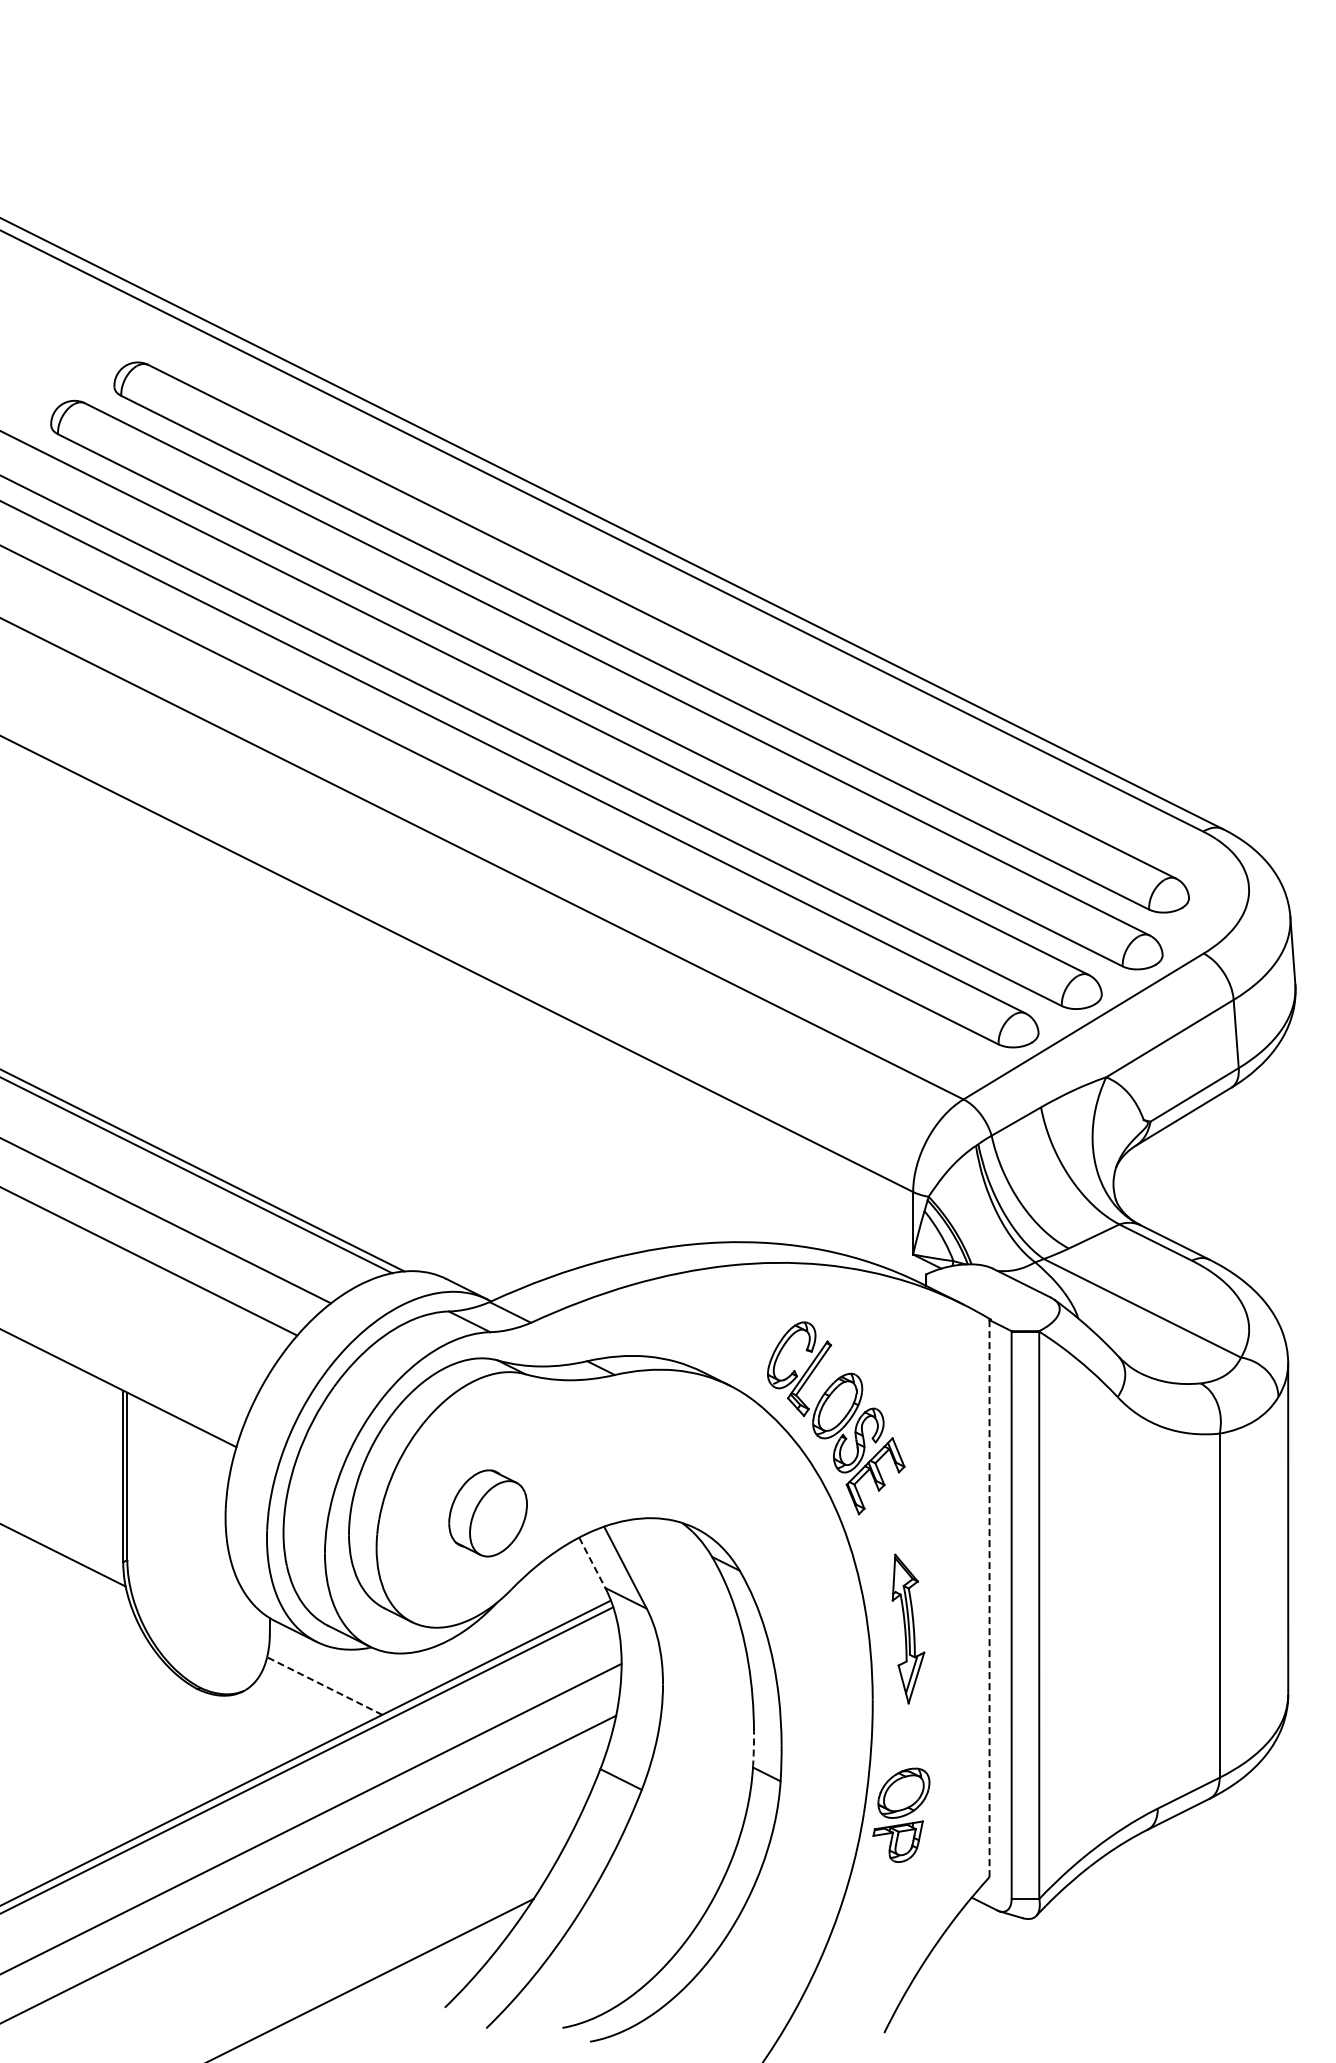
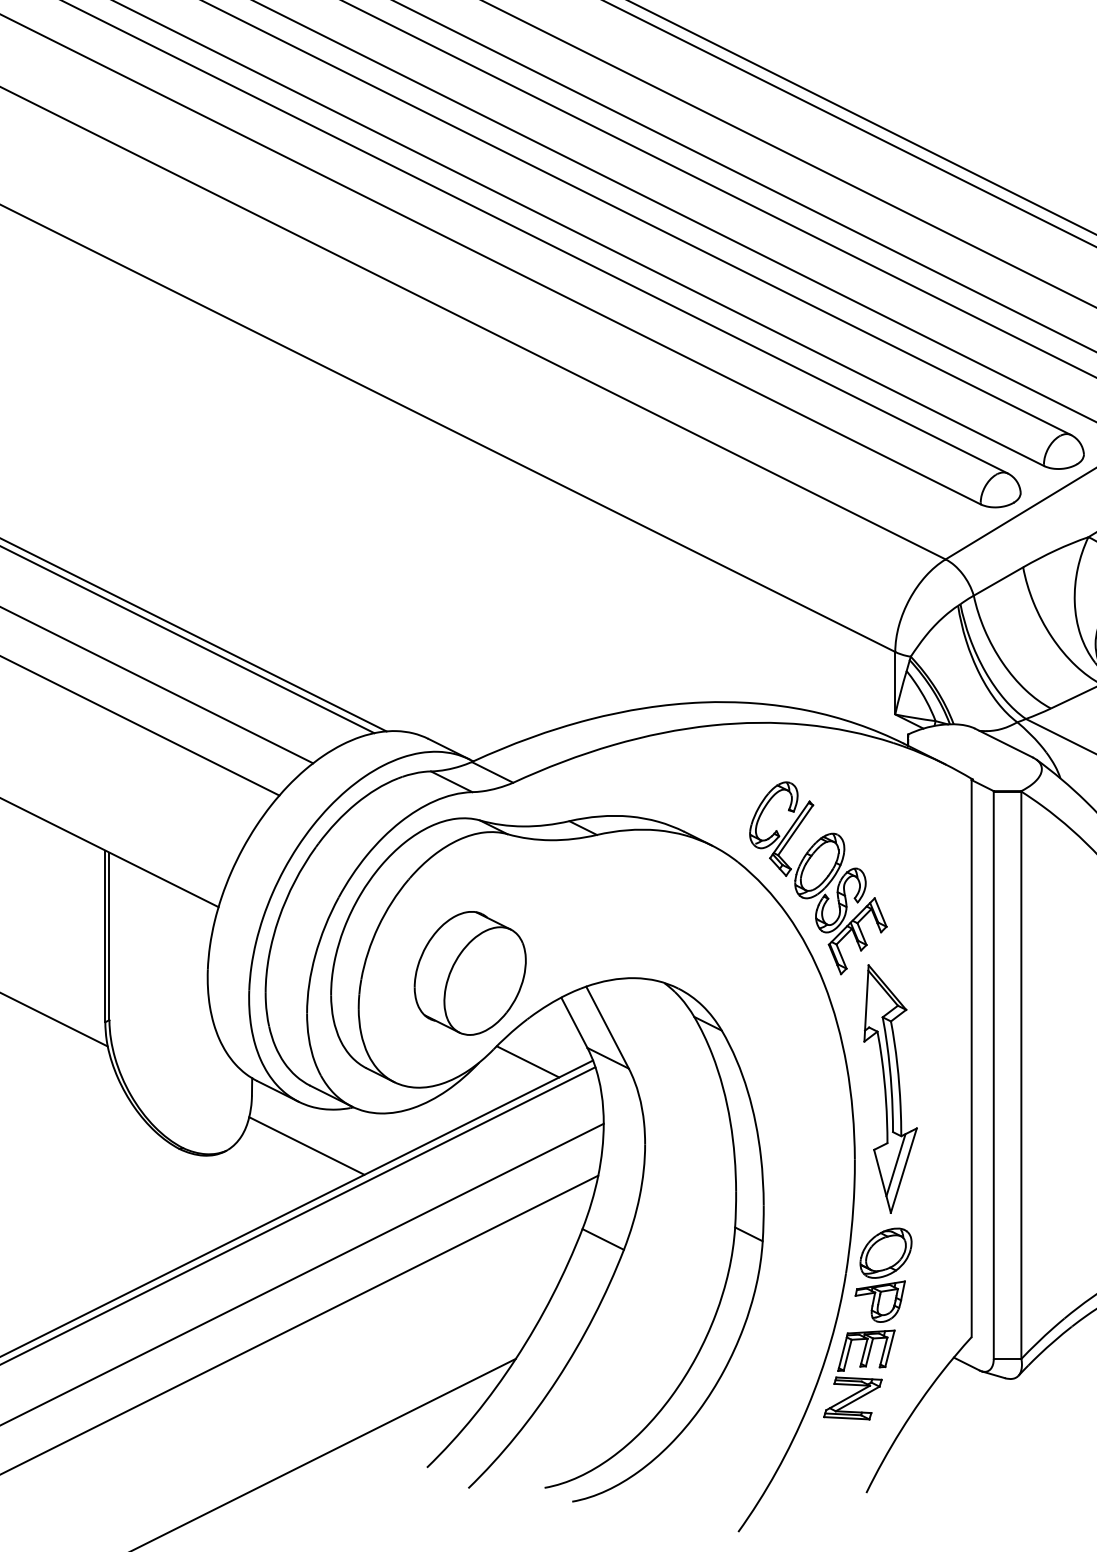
part: (487, 1513) -> (469, 973), size x1.43
line: (592, 1563) -> (574, 1023), dashed -> solid
line: (989, 1598) -> (971, 1058), dashed -> solid
line: (545, 1601) -> (527, 1061), added
part: (908, 1628) -> (890, 1088), size x1.67
line: (324, 1685) -> (306, 1145), dashed -> solid
arc: (753, 1749) -> (735, 1209), dashed -> solid
part: (877, 1914) -> (859, 1374), added

